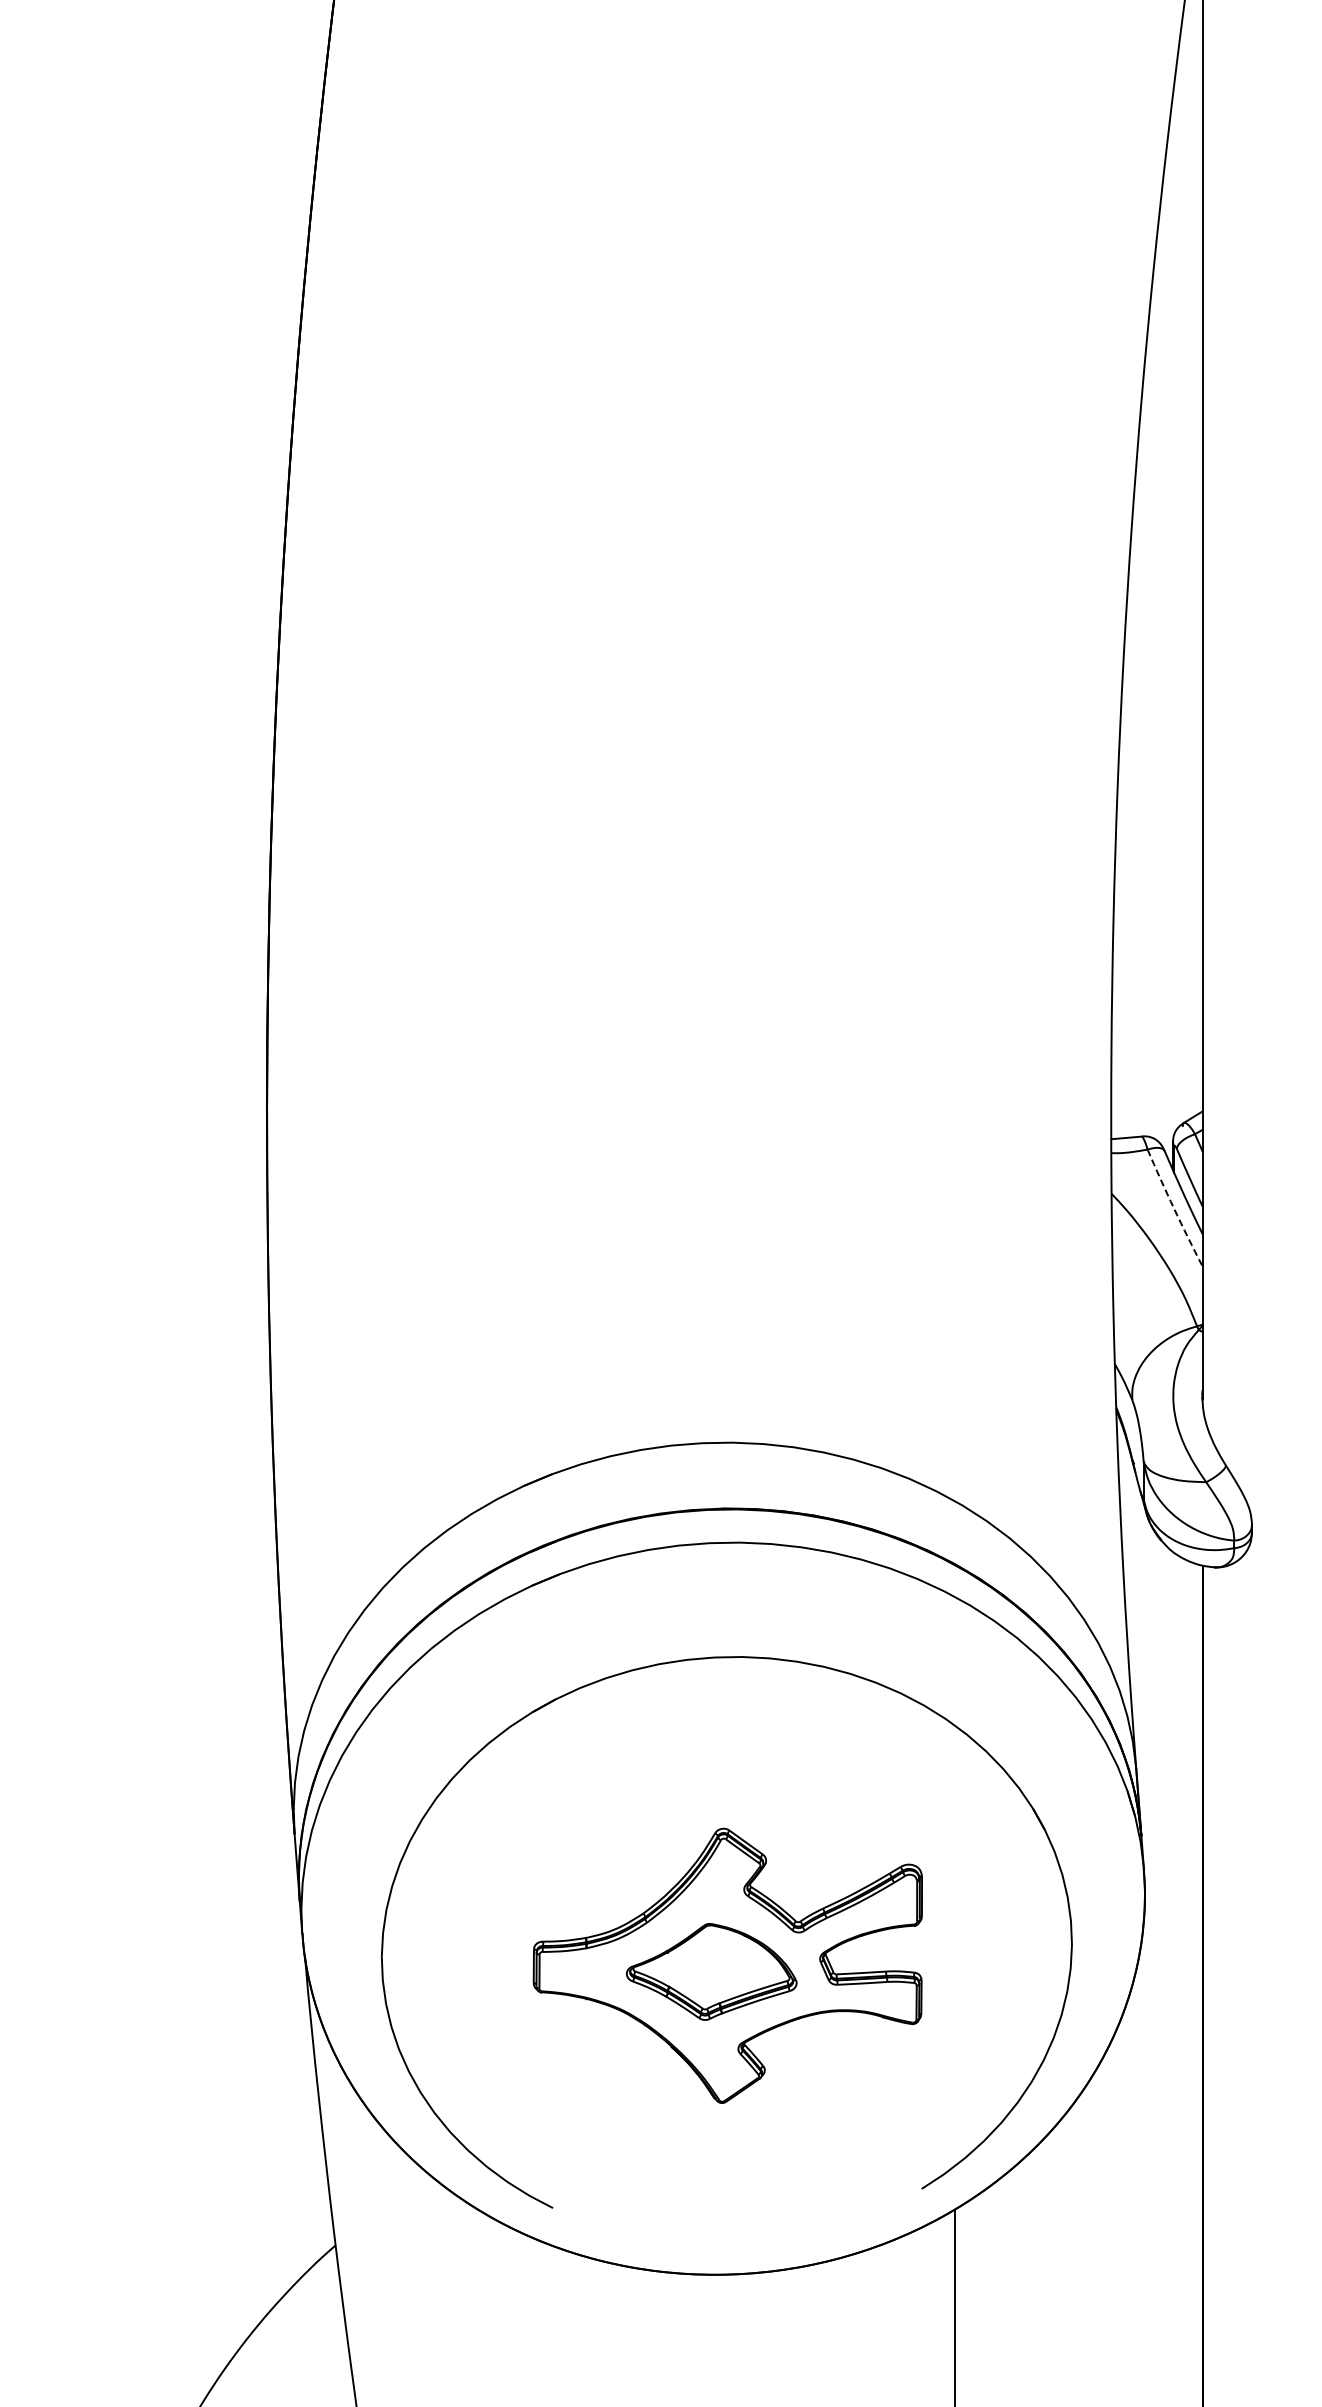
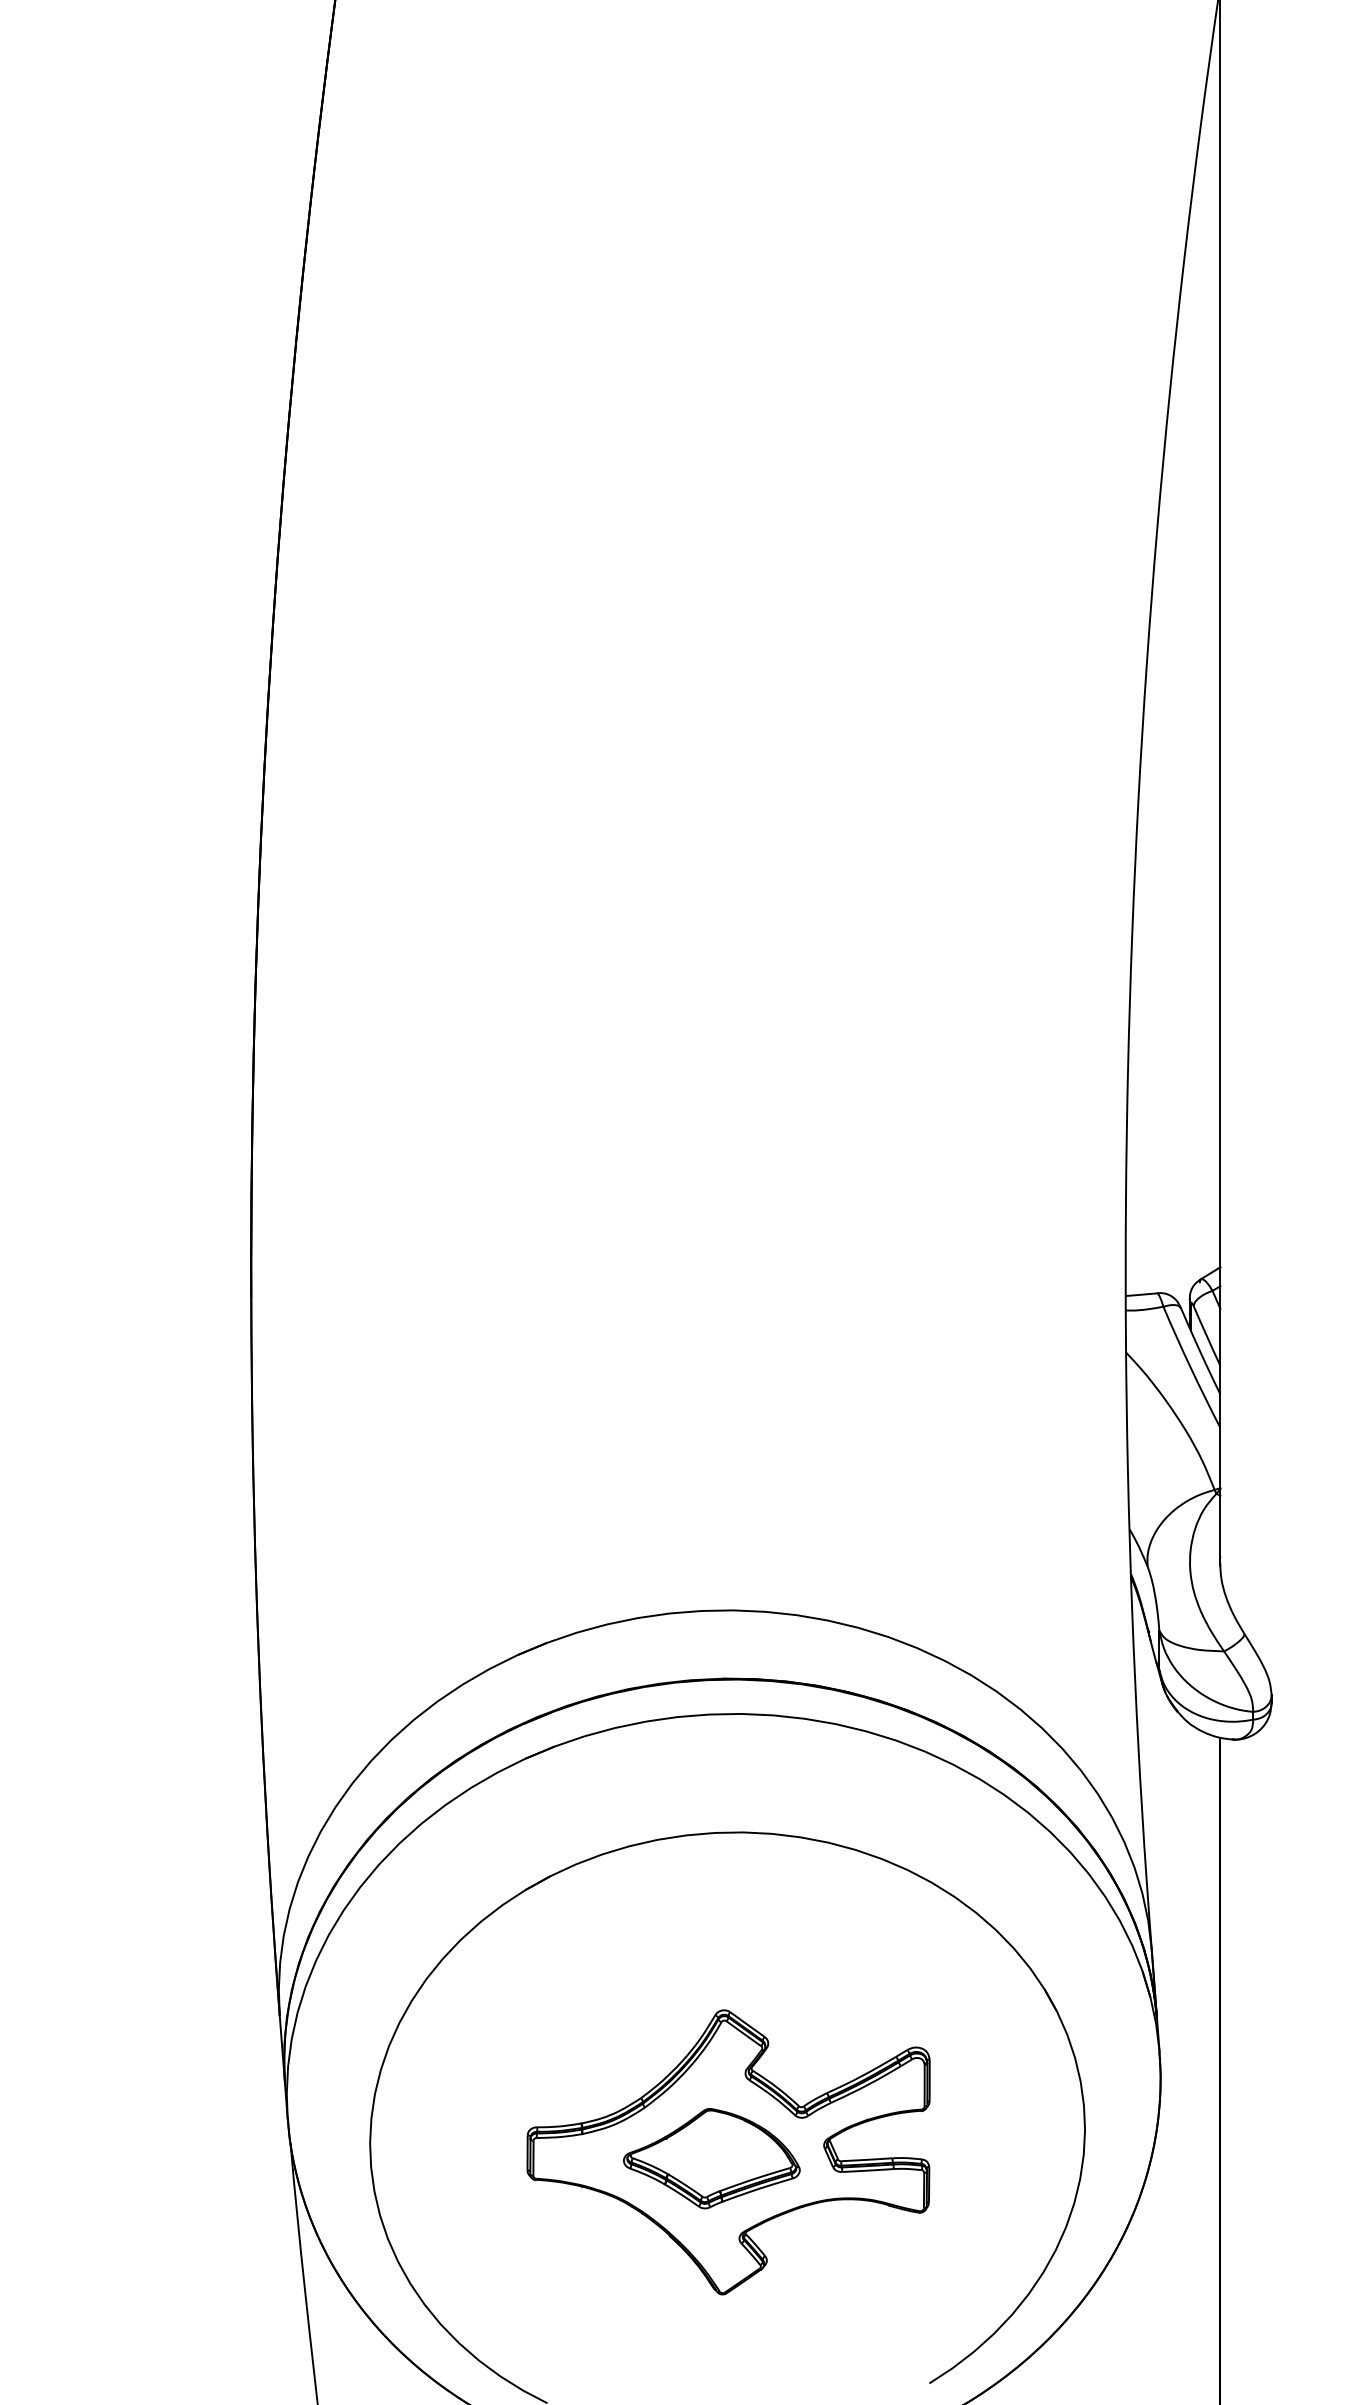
arc: (1174, 1208) -> (1191, 1367), dashed -> solid

